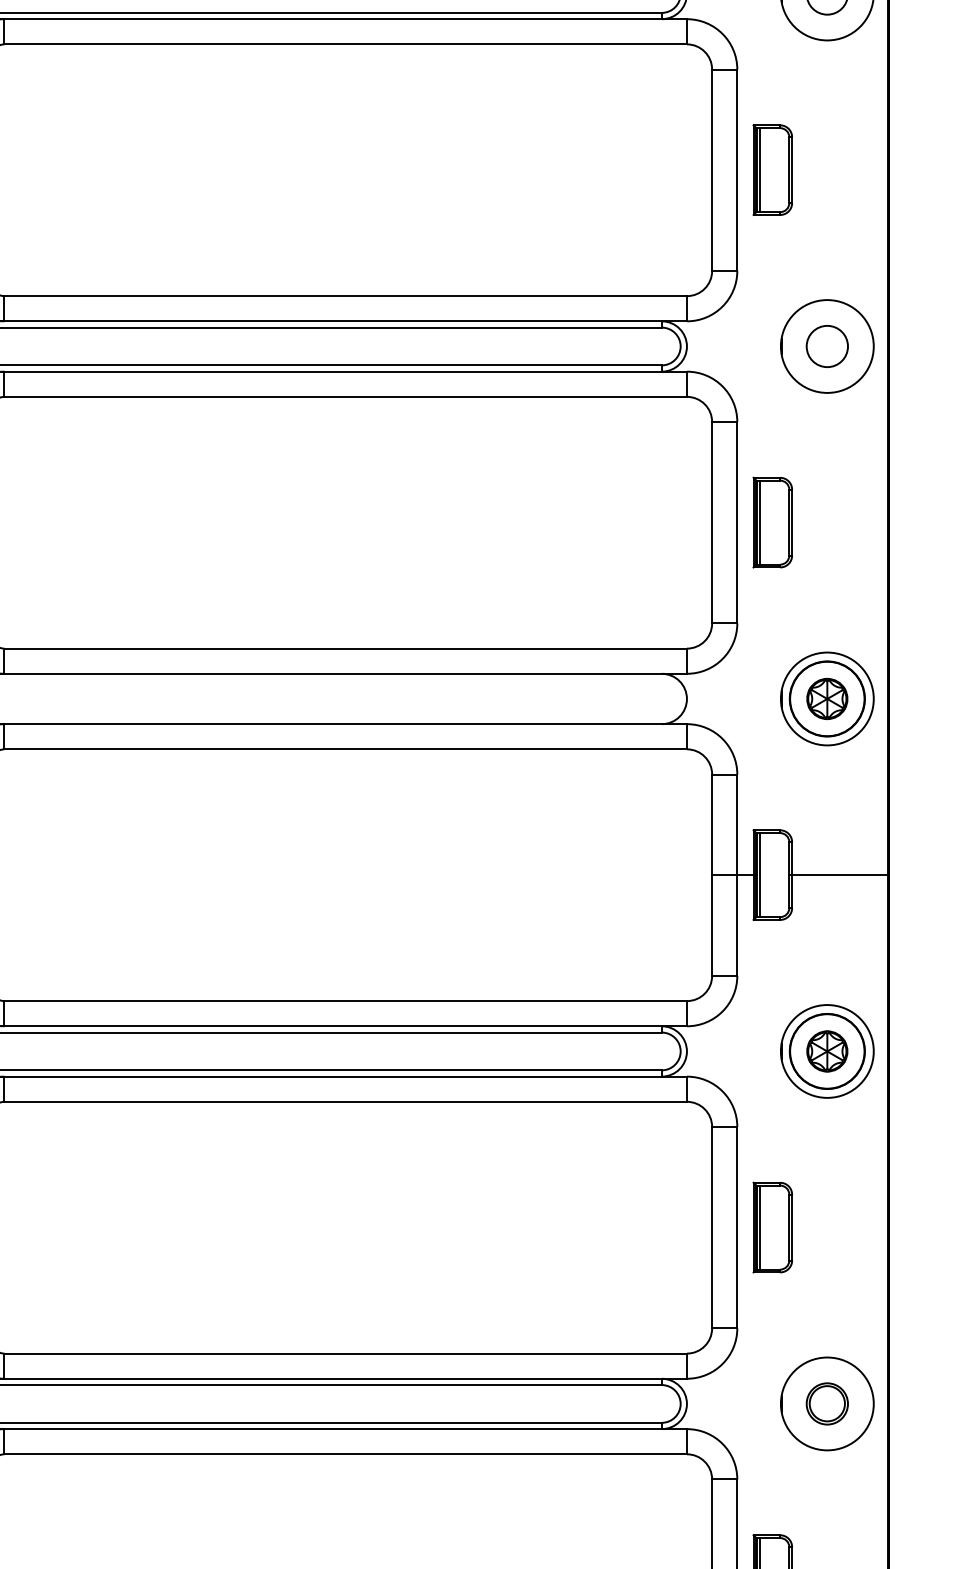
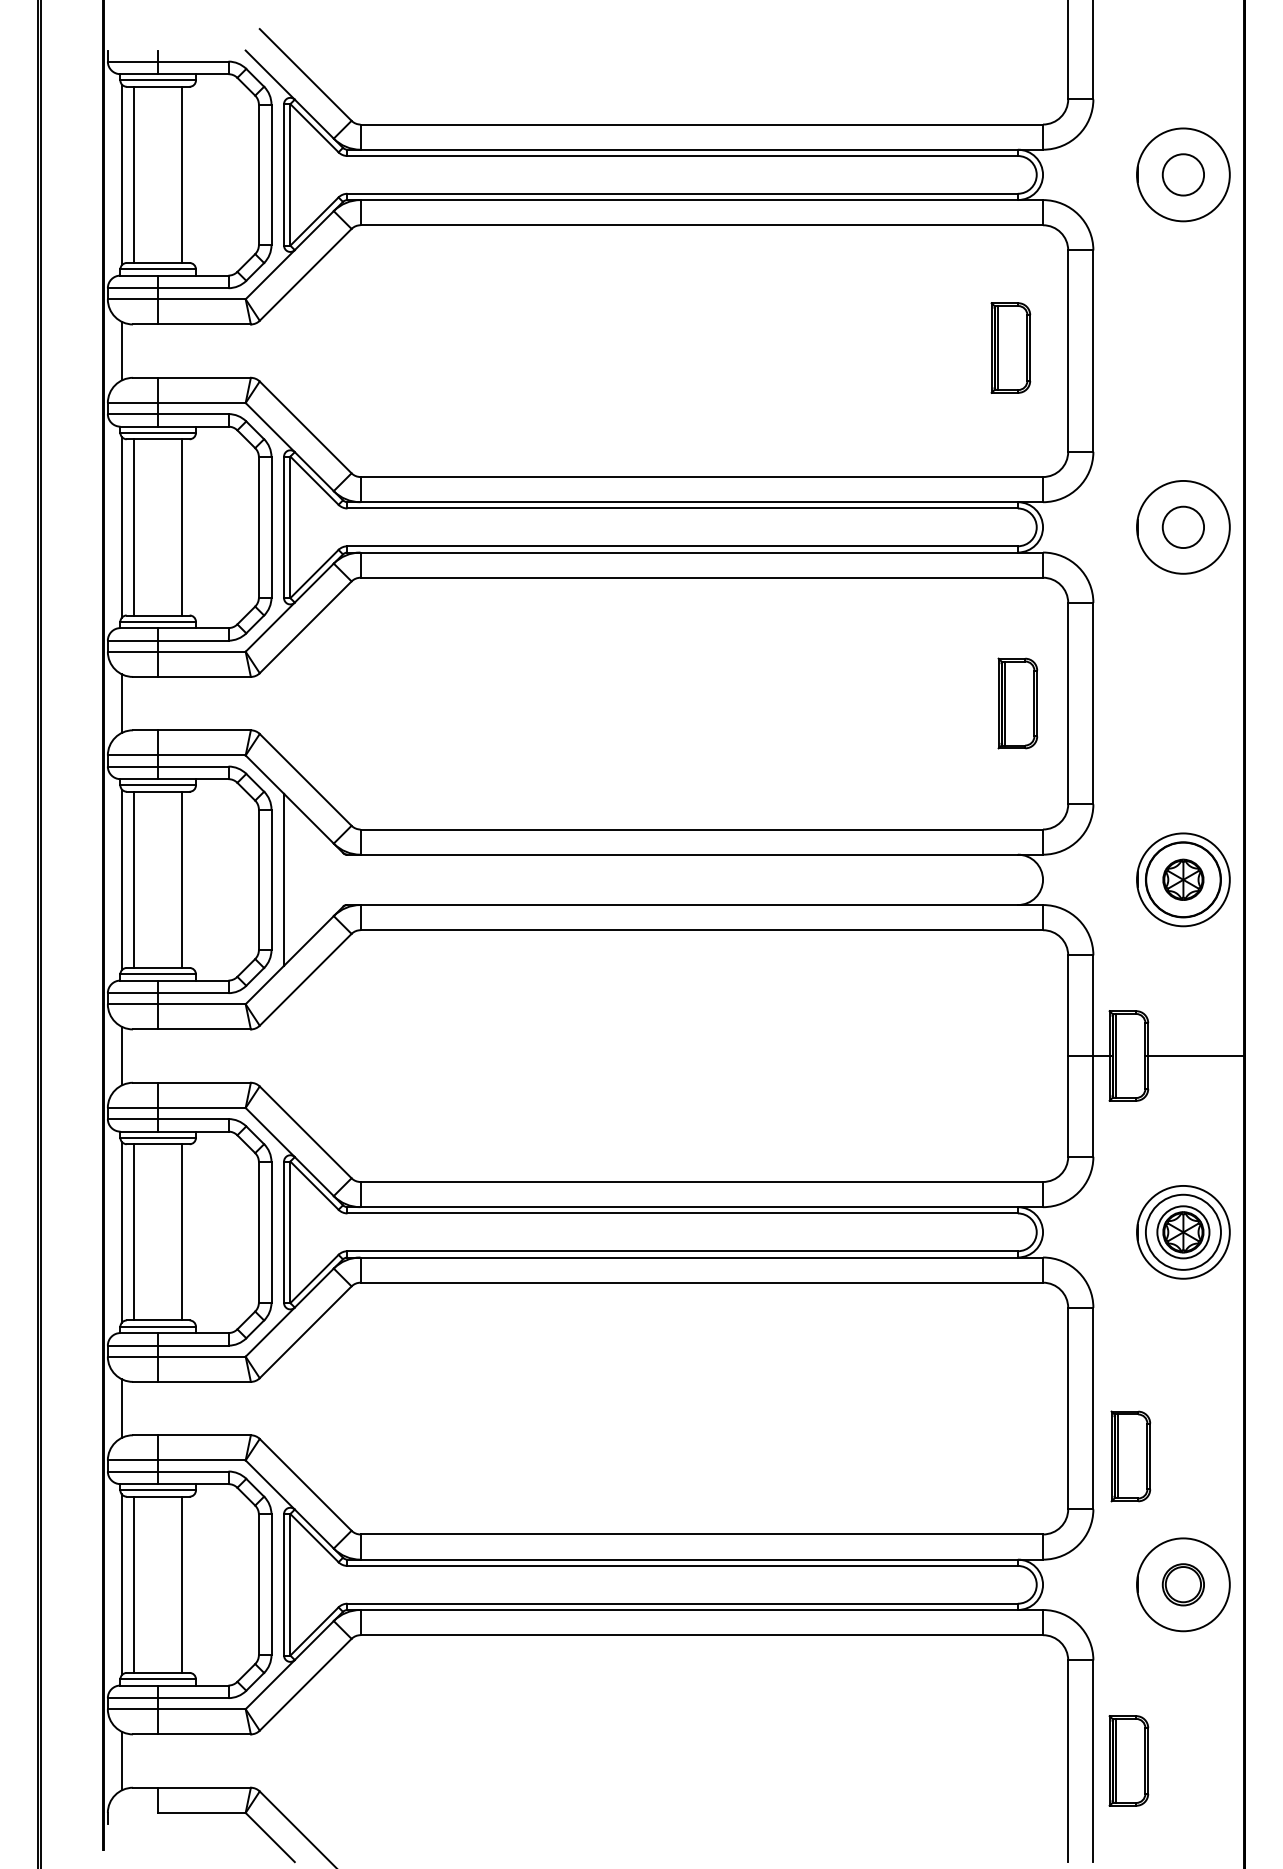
part: (772, 169) -> (1010, 347), moved
part: (772, 522) -> (1017, 703), moved
circle: (827, 1051) -> (1183, 1232), size x0.7
part: (772, 1227) -> (1130, 1456), moved

